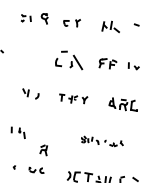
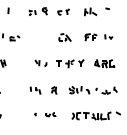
part: (69, 59) -> (64, 37), size x0.62
part: (73, 98) -> (70, 63), size x1.43
part: (101, 141) -> (92, 90), size x1.67
part: (44, 150) -> (54, 90), moved

